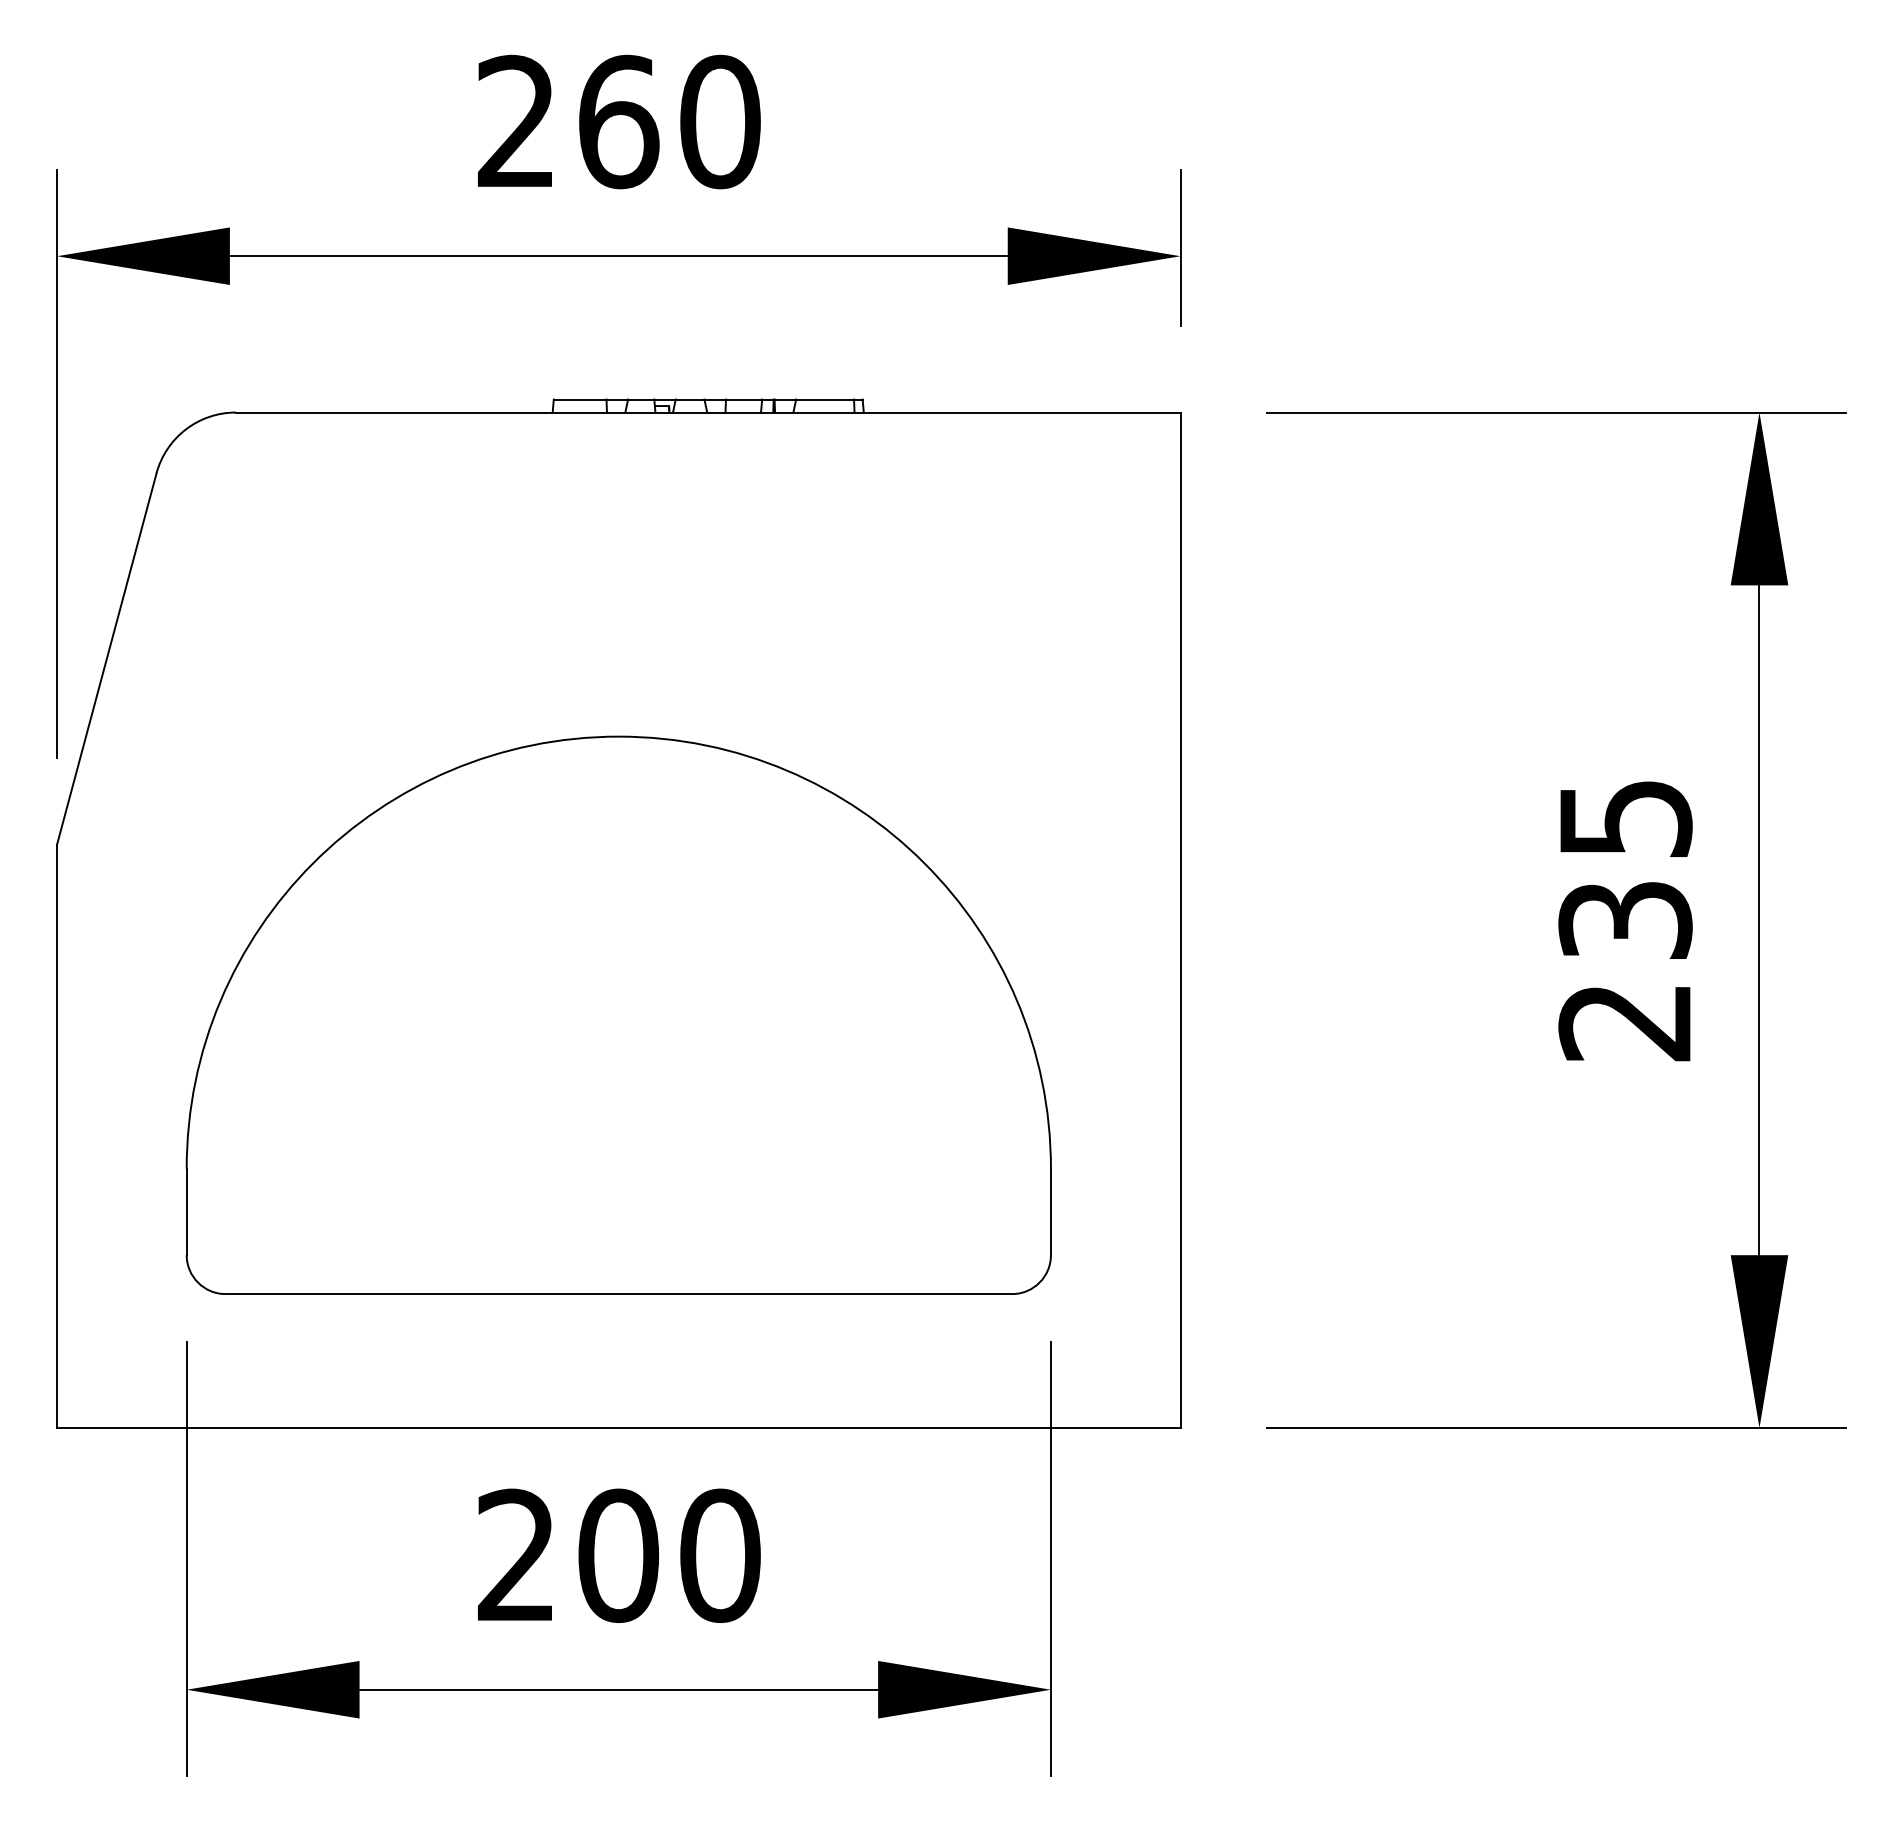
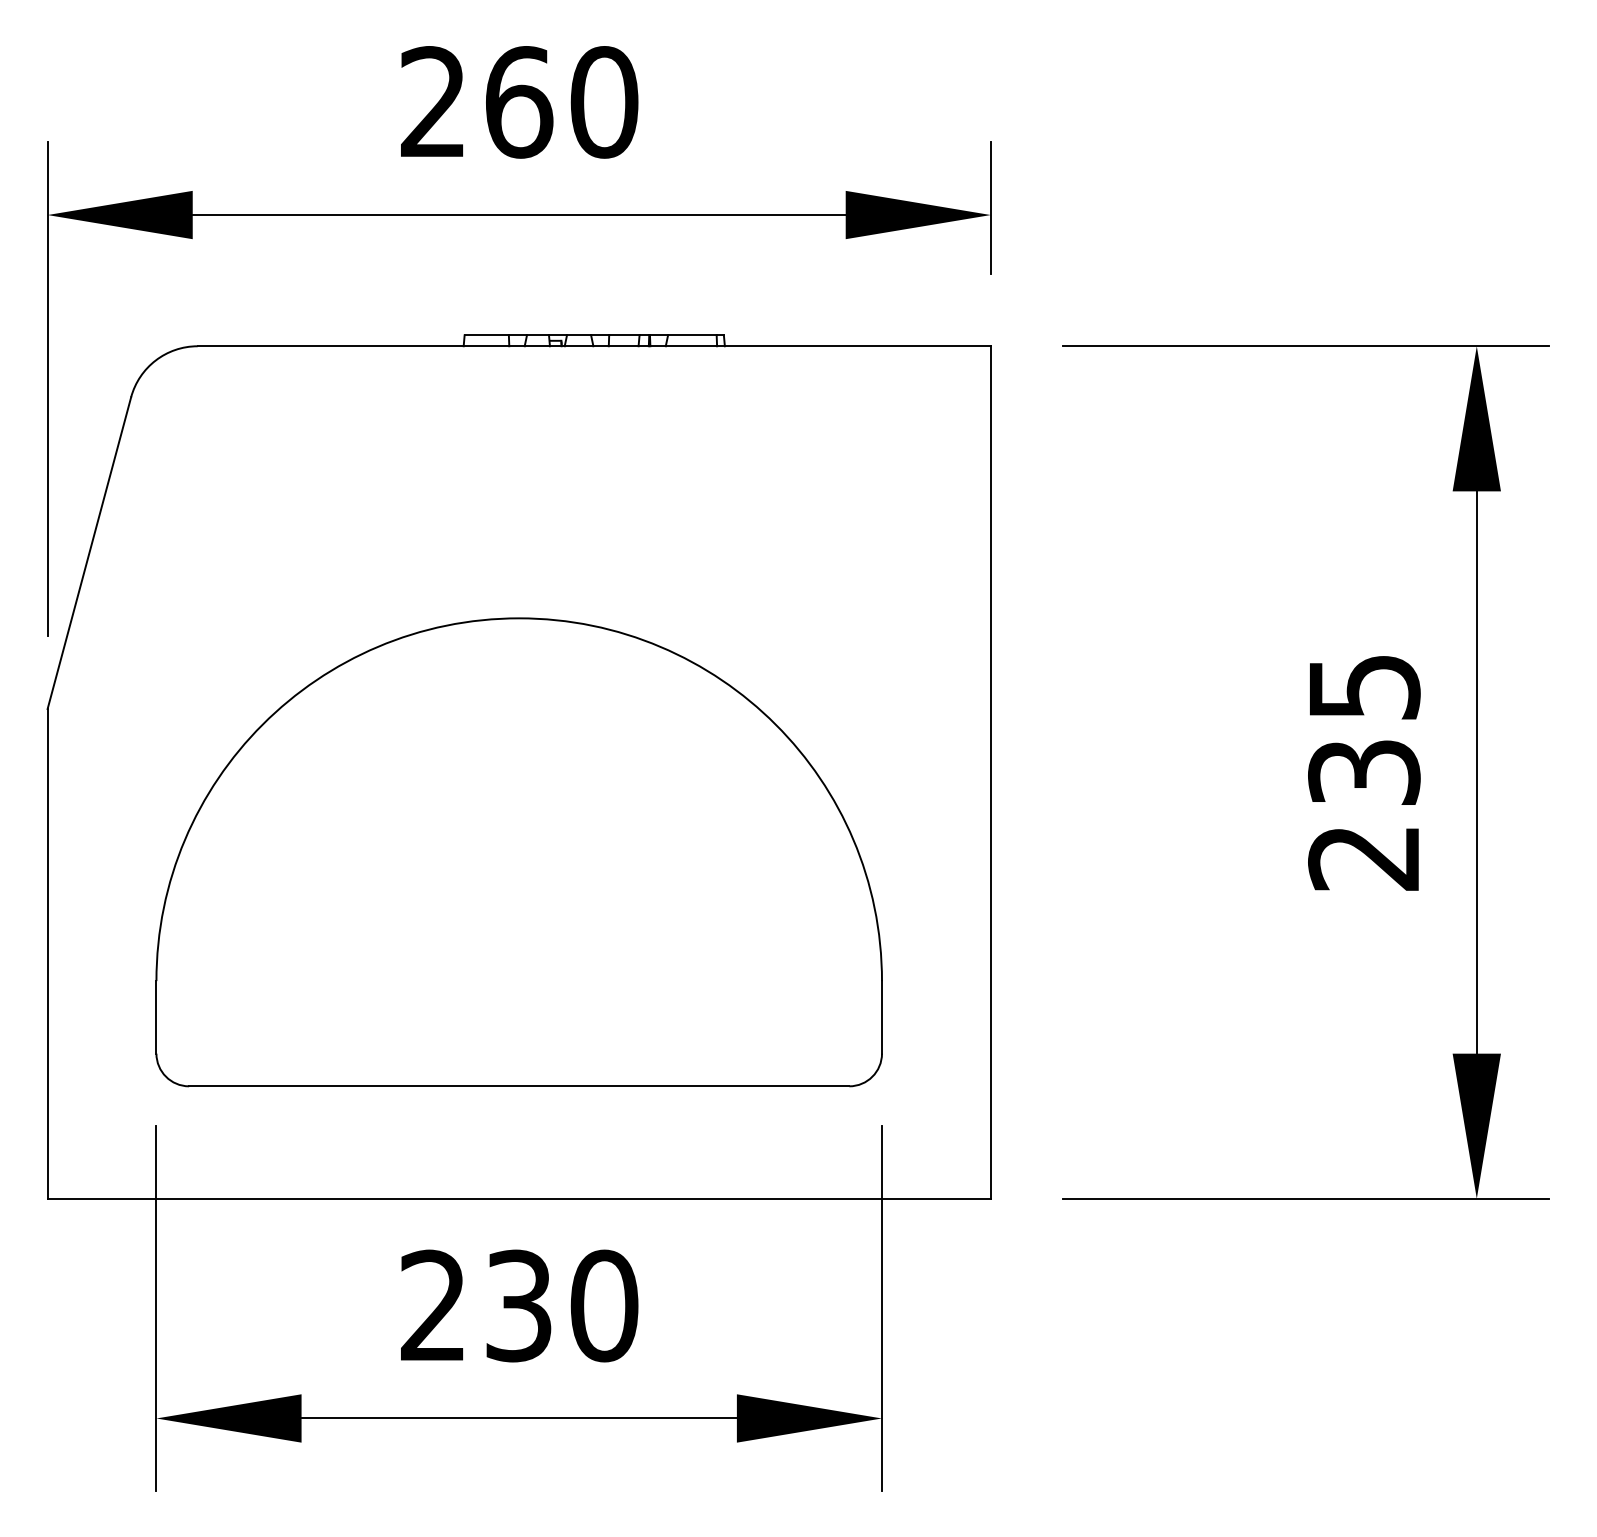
text: (618, 1555) -> (518, 1305), 200 -> 230

